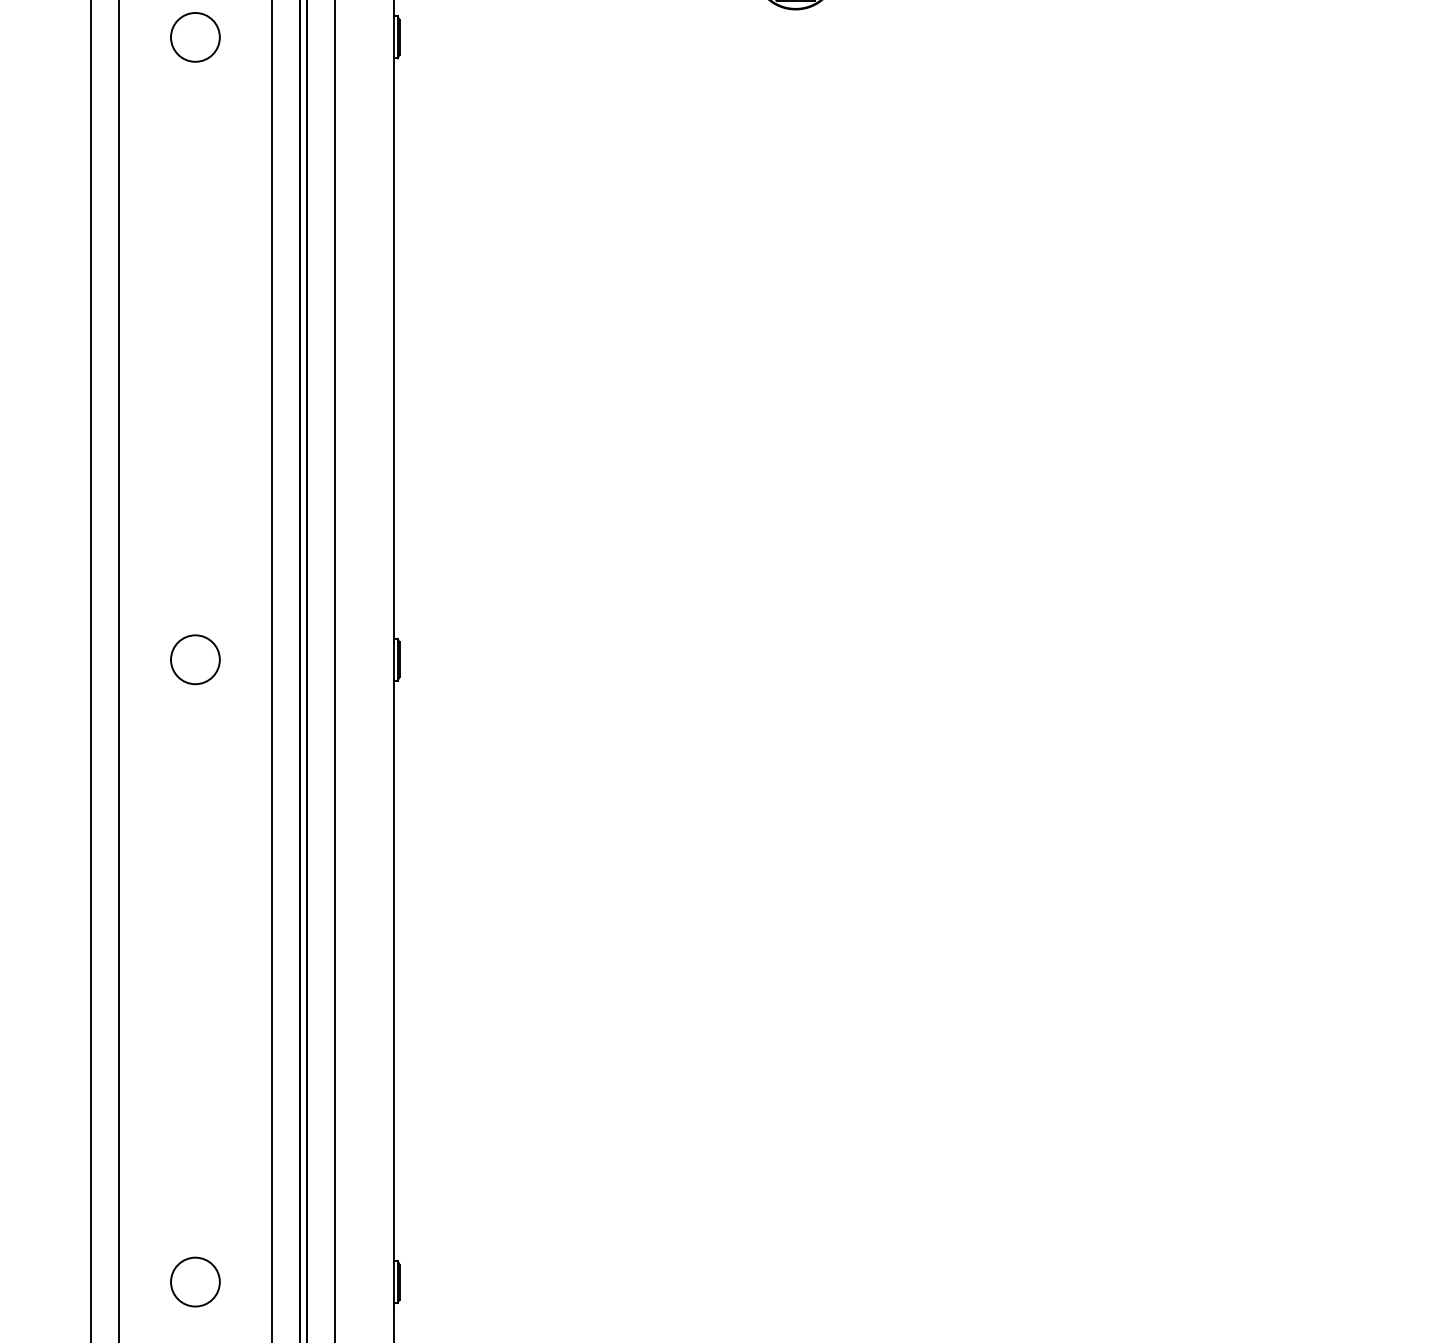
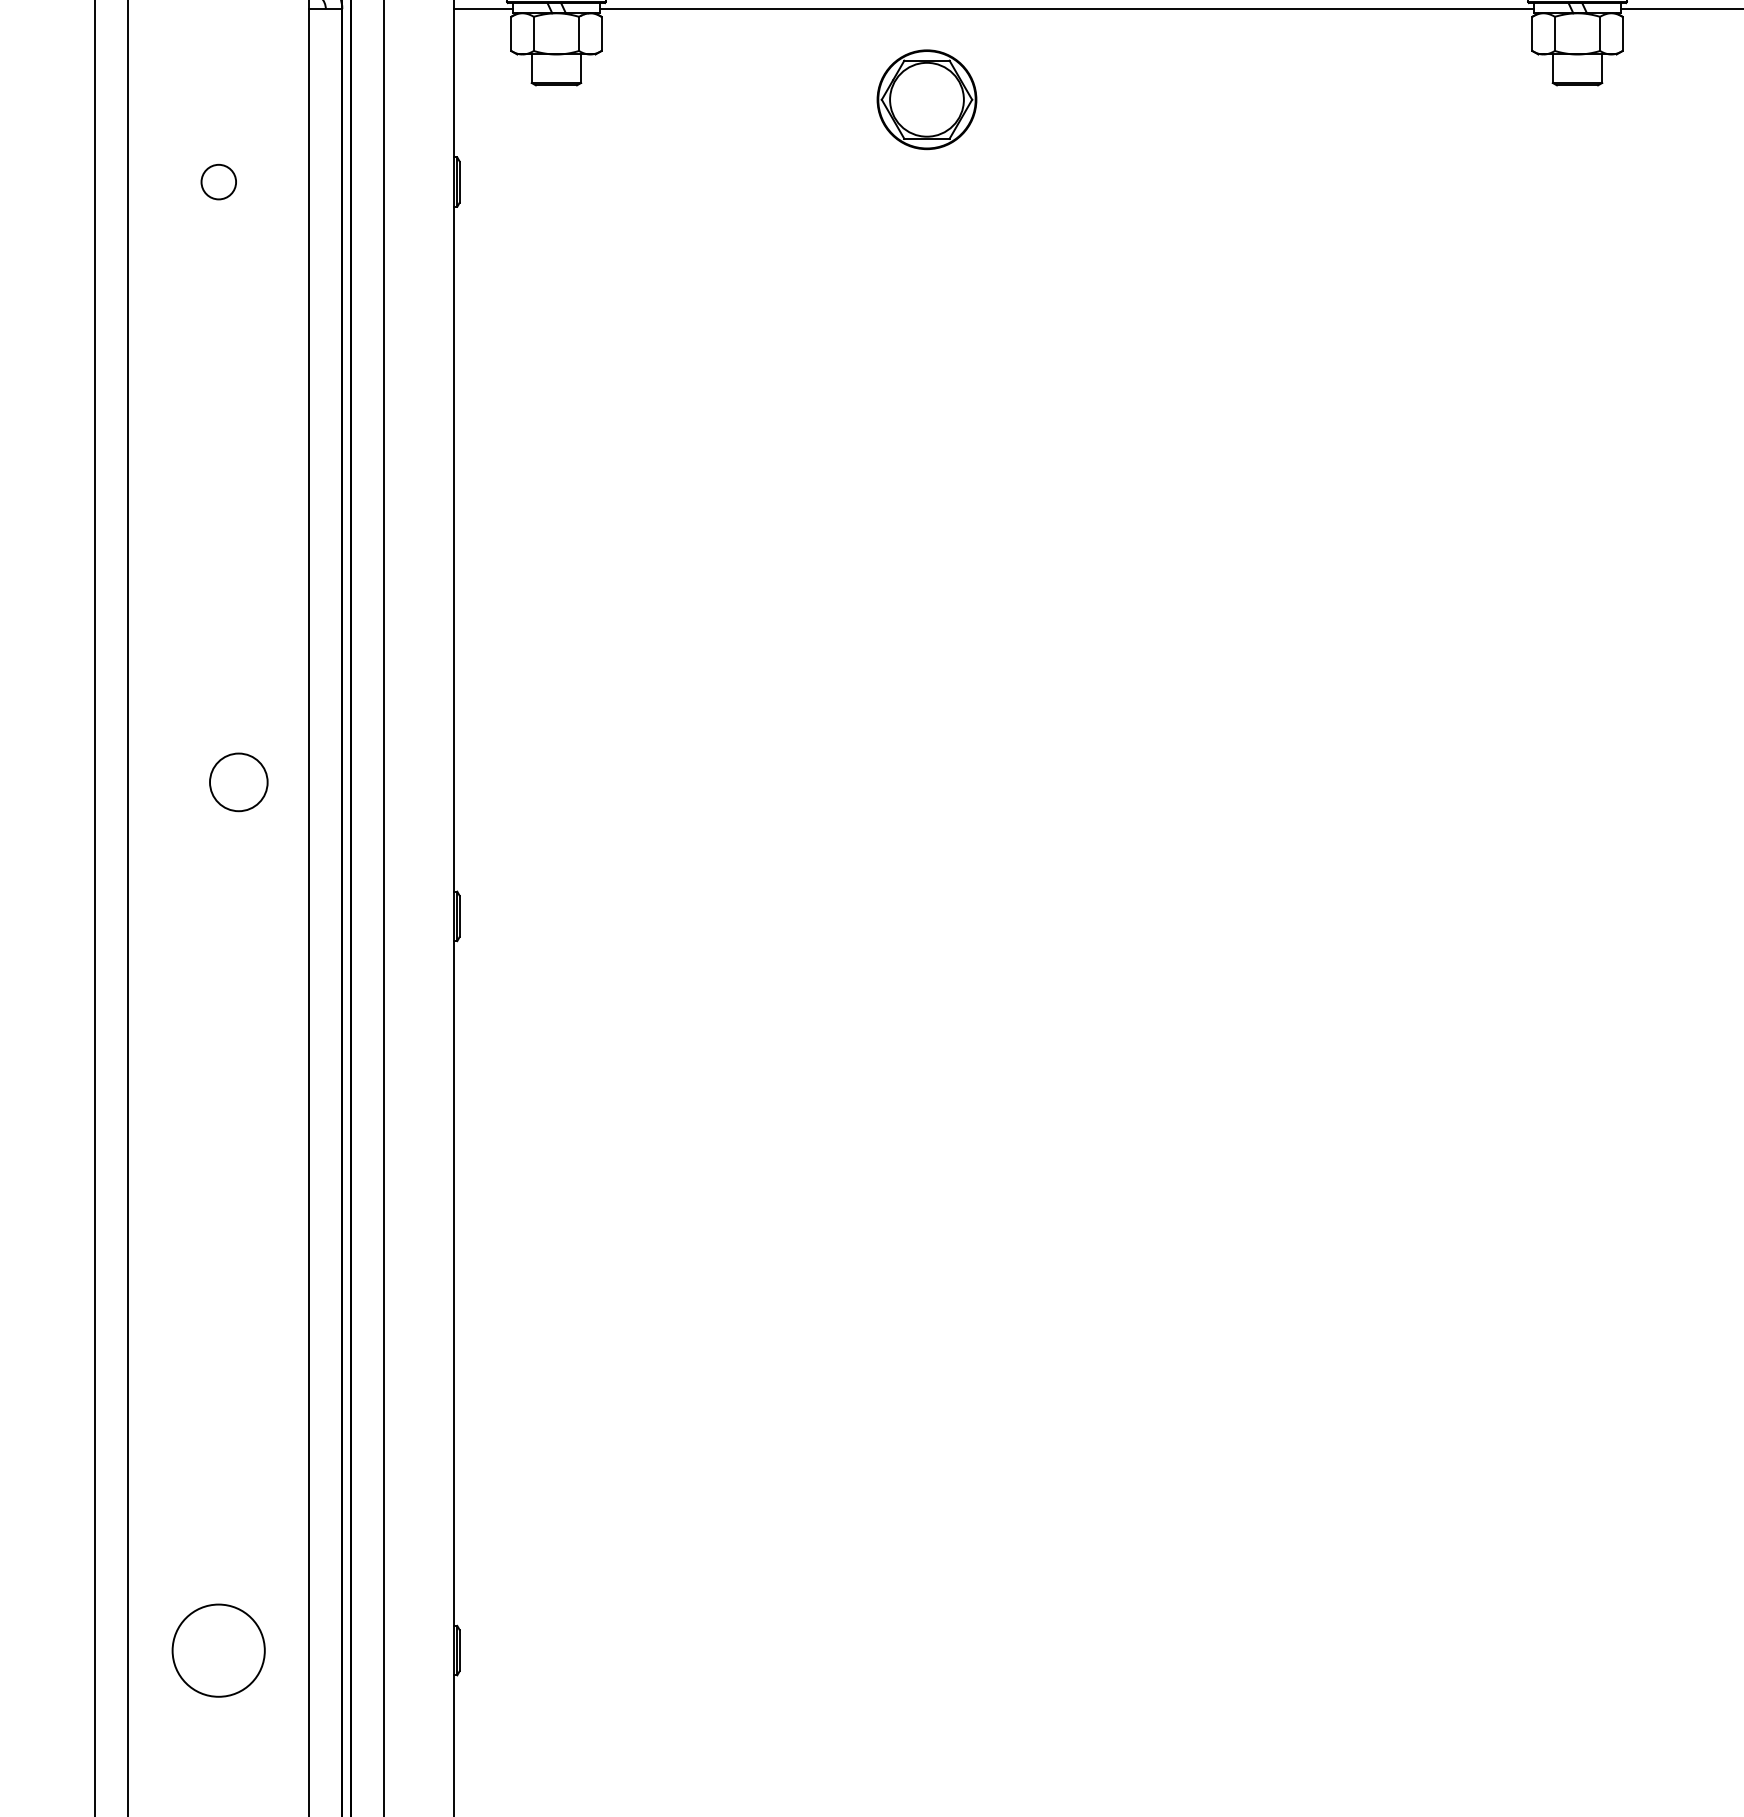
circle: (195, 36) -> (218, 181), size x0.6
circle: (195, 659) -> (238, 782), moved
circle: (195, 1282) -> (218, 1650), size x1.6

